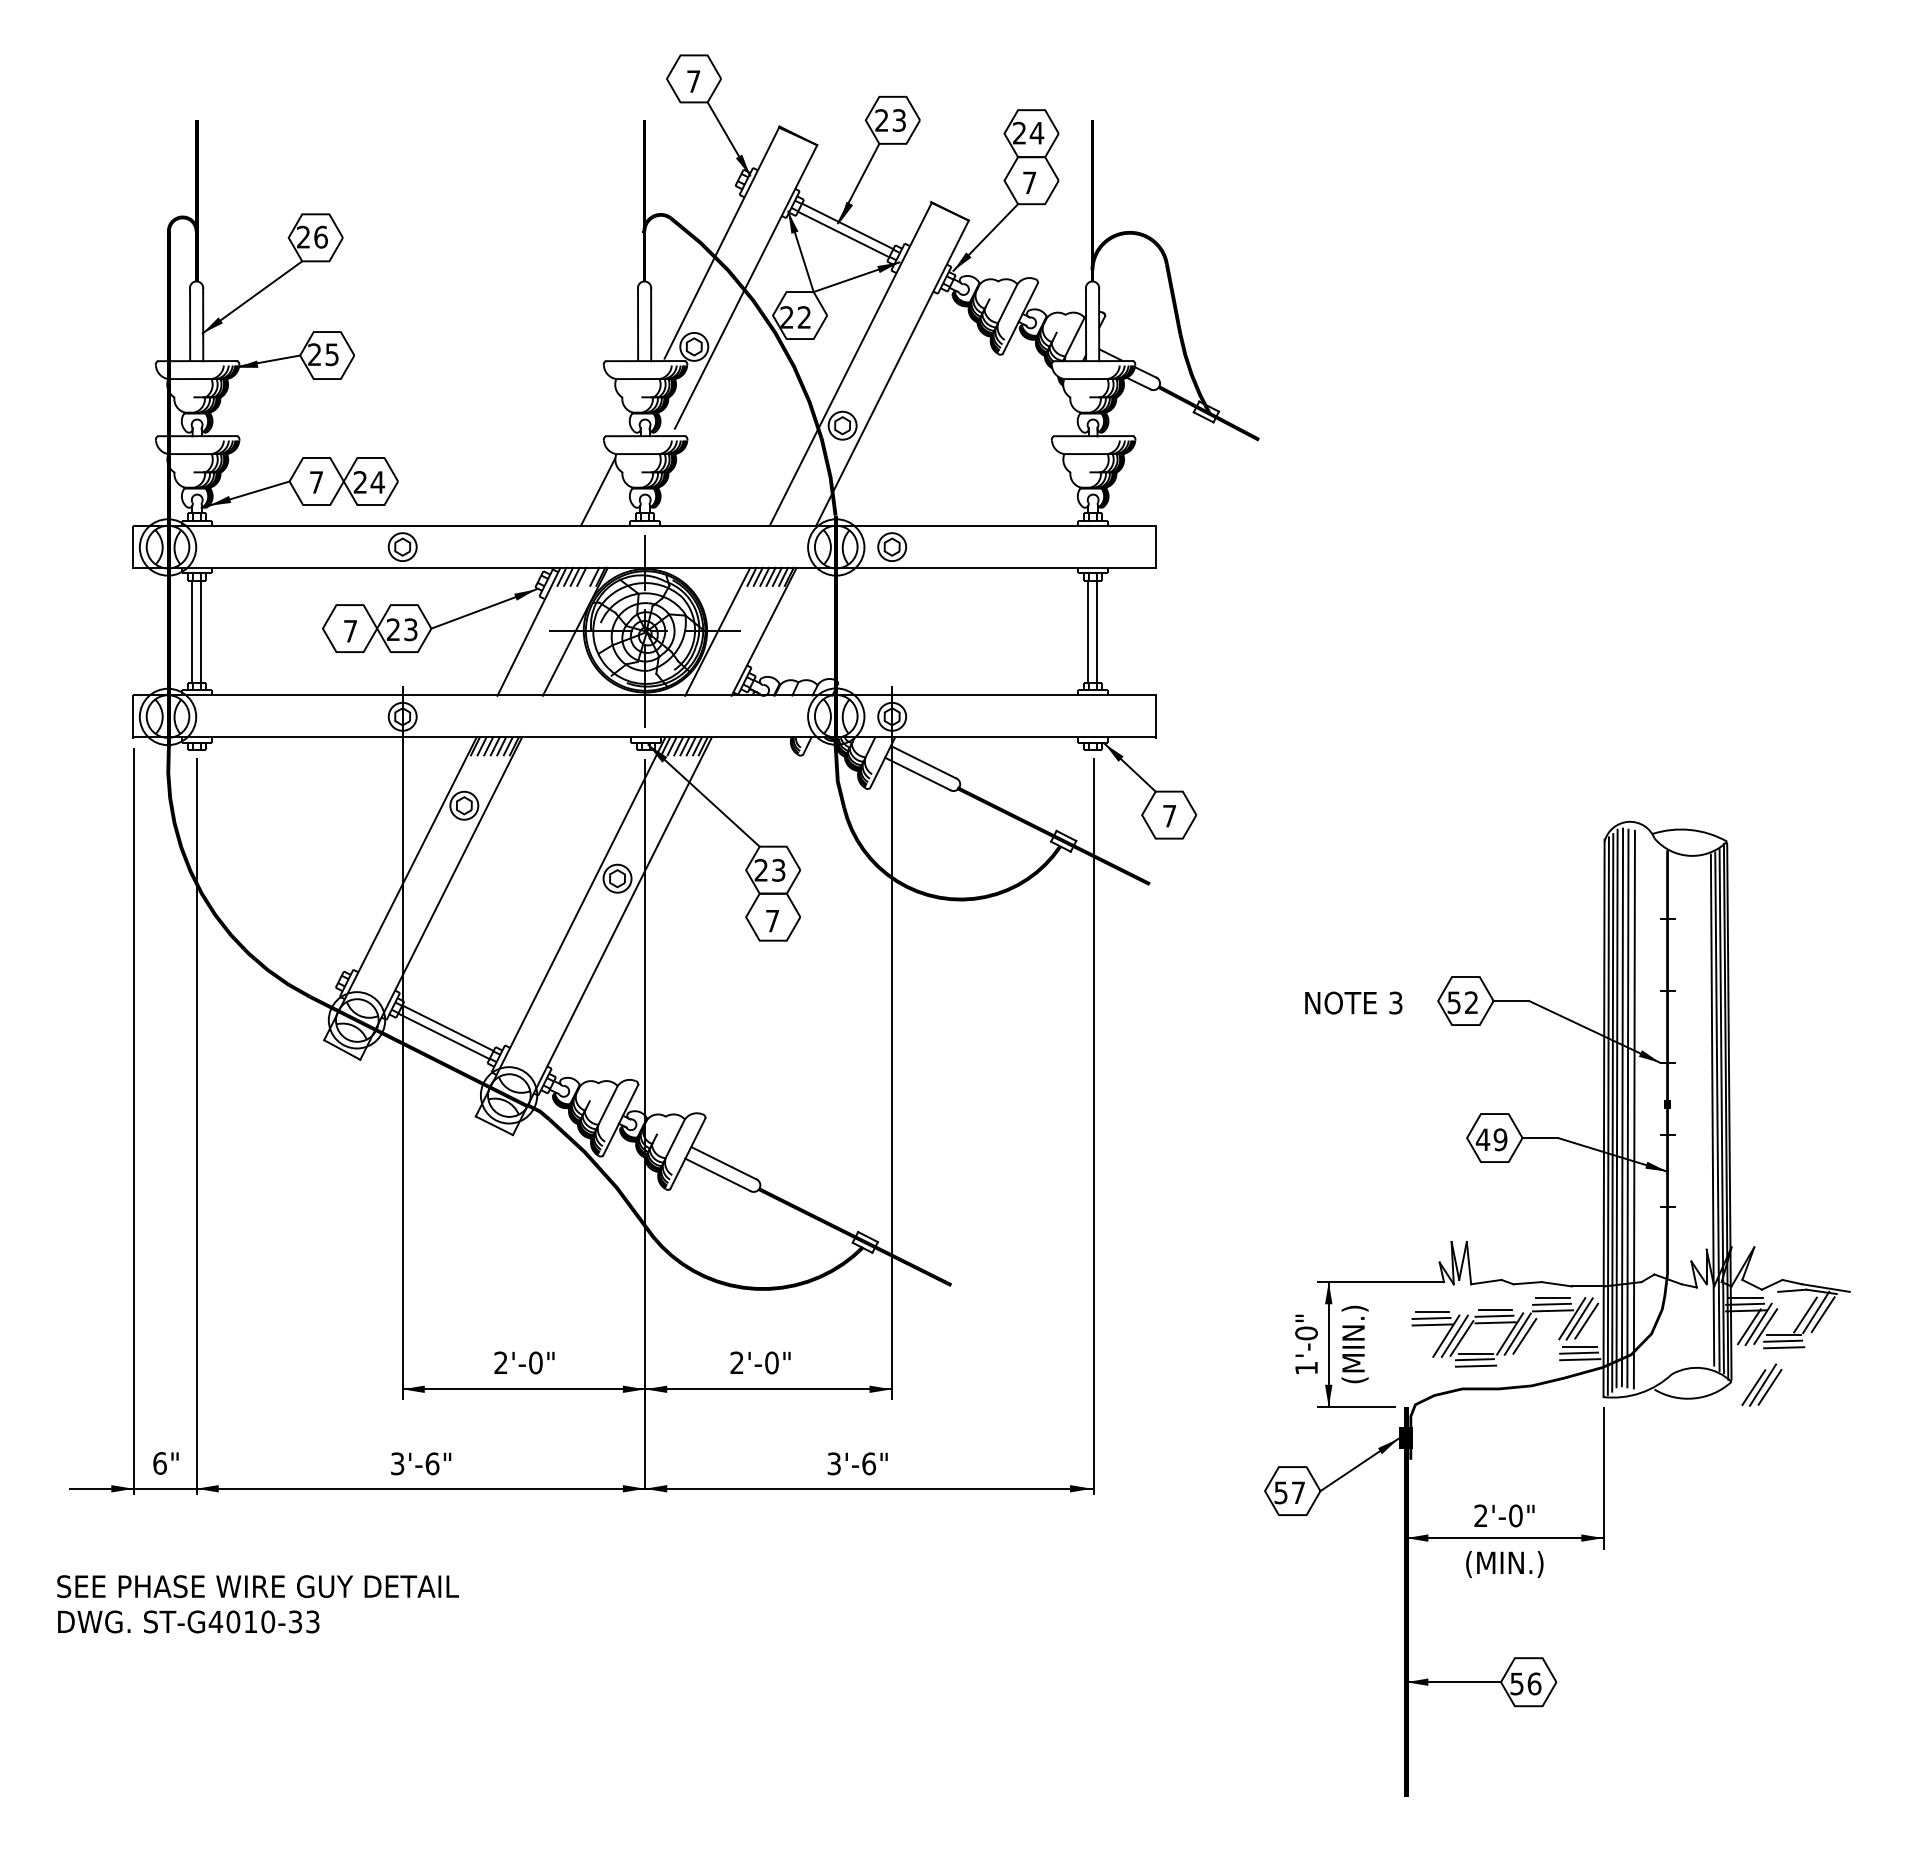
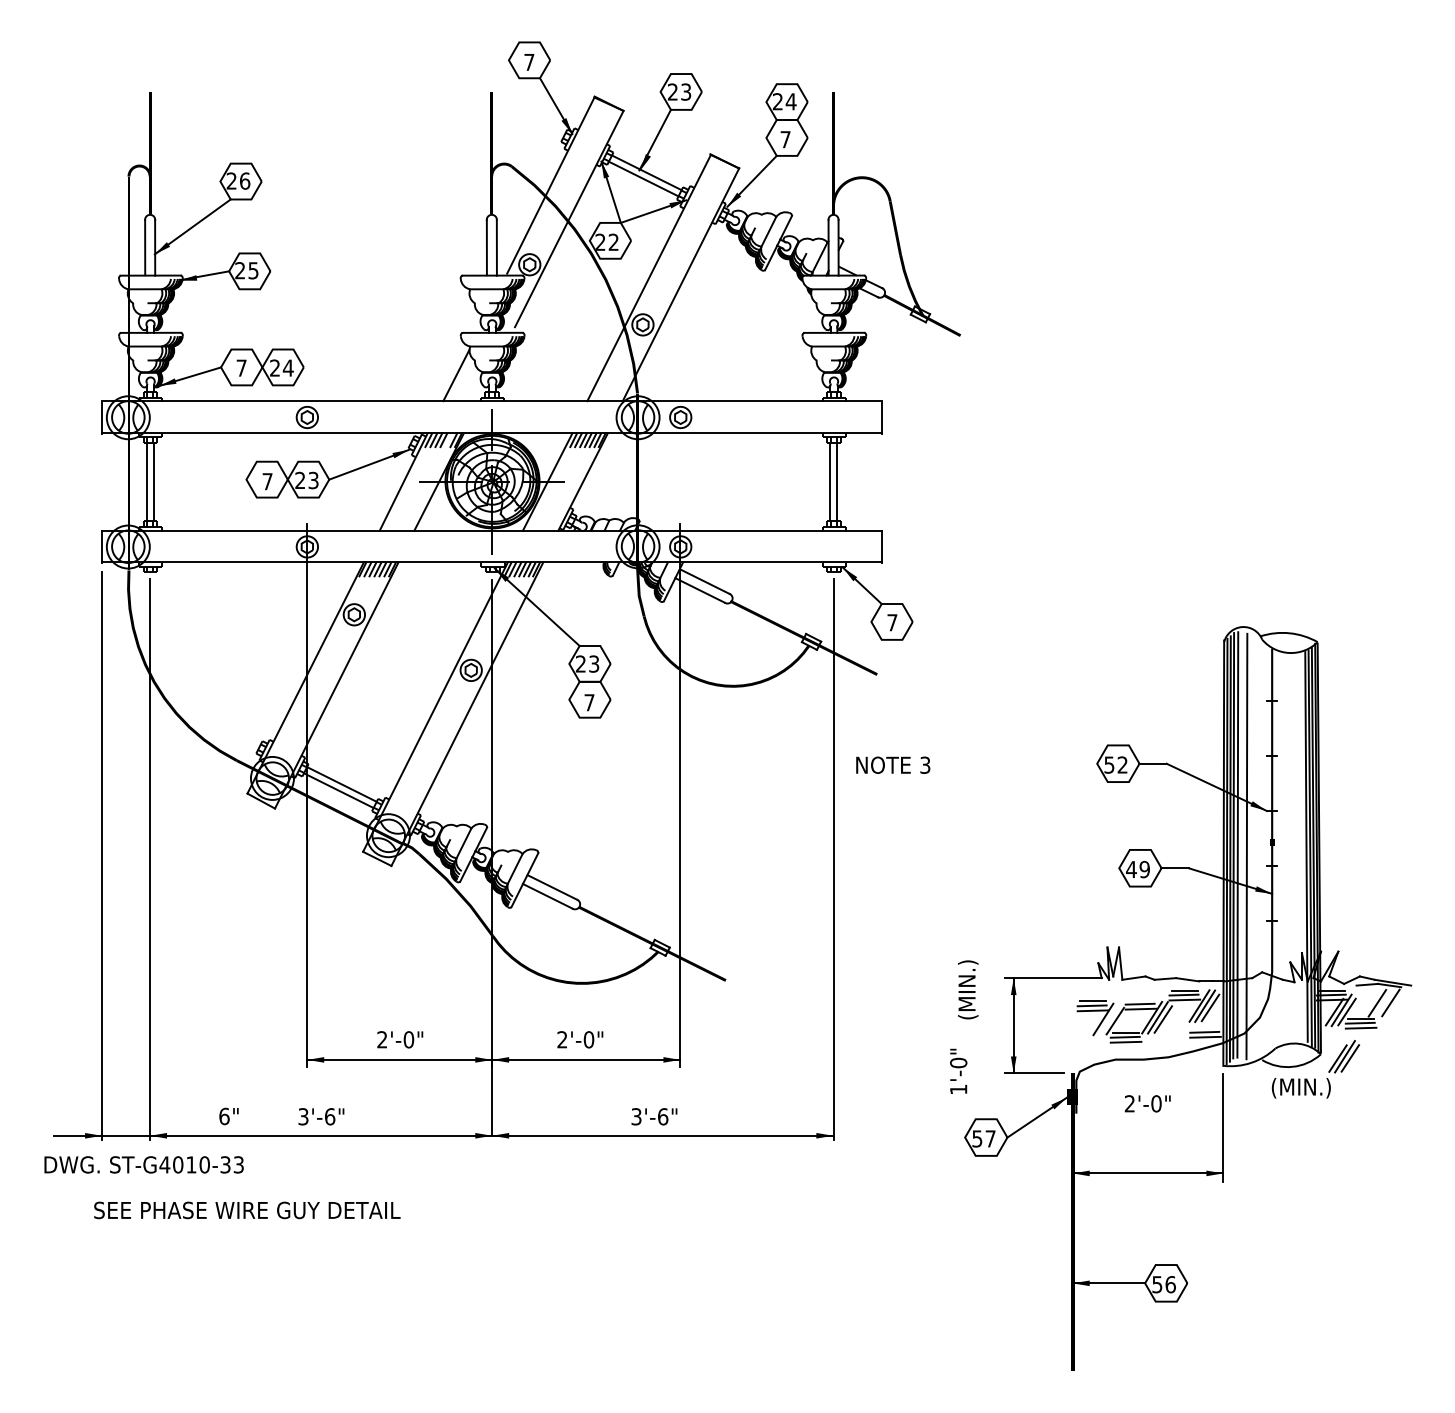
text: (1353, 1002) -> (893, 764), moved
line: (1627, 1108) -> (1241, 845), removed
line: (1495, 1310) -> (1140, 999), removed
line: (1816, 1312) -> (1385, 1001), removed
line: (1454, 1335) -> (1109, 1018), removed
text: (1306, 1343) -> (958, 1070), moved
text: (1354, 1344) -> (967, 989), moved
line: (1579, 1347) -> (1205, 1028), removed
text: (165, 1463) -> (228, 1116), moved
text: (1504, 1515) -> (1147, 1103), moved
text: (1504, 1564) -> (1301, 1088), moved
text: (257, 1586) -> (246, 1210), moved
text: (188, 1621) -> (143, 1164), moved

